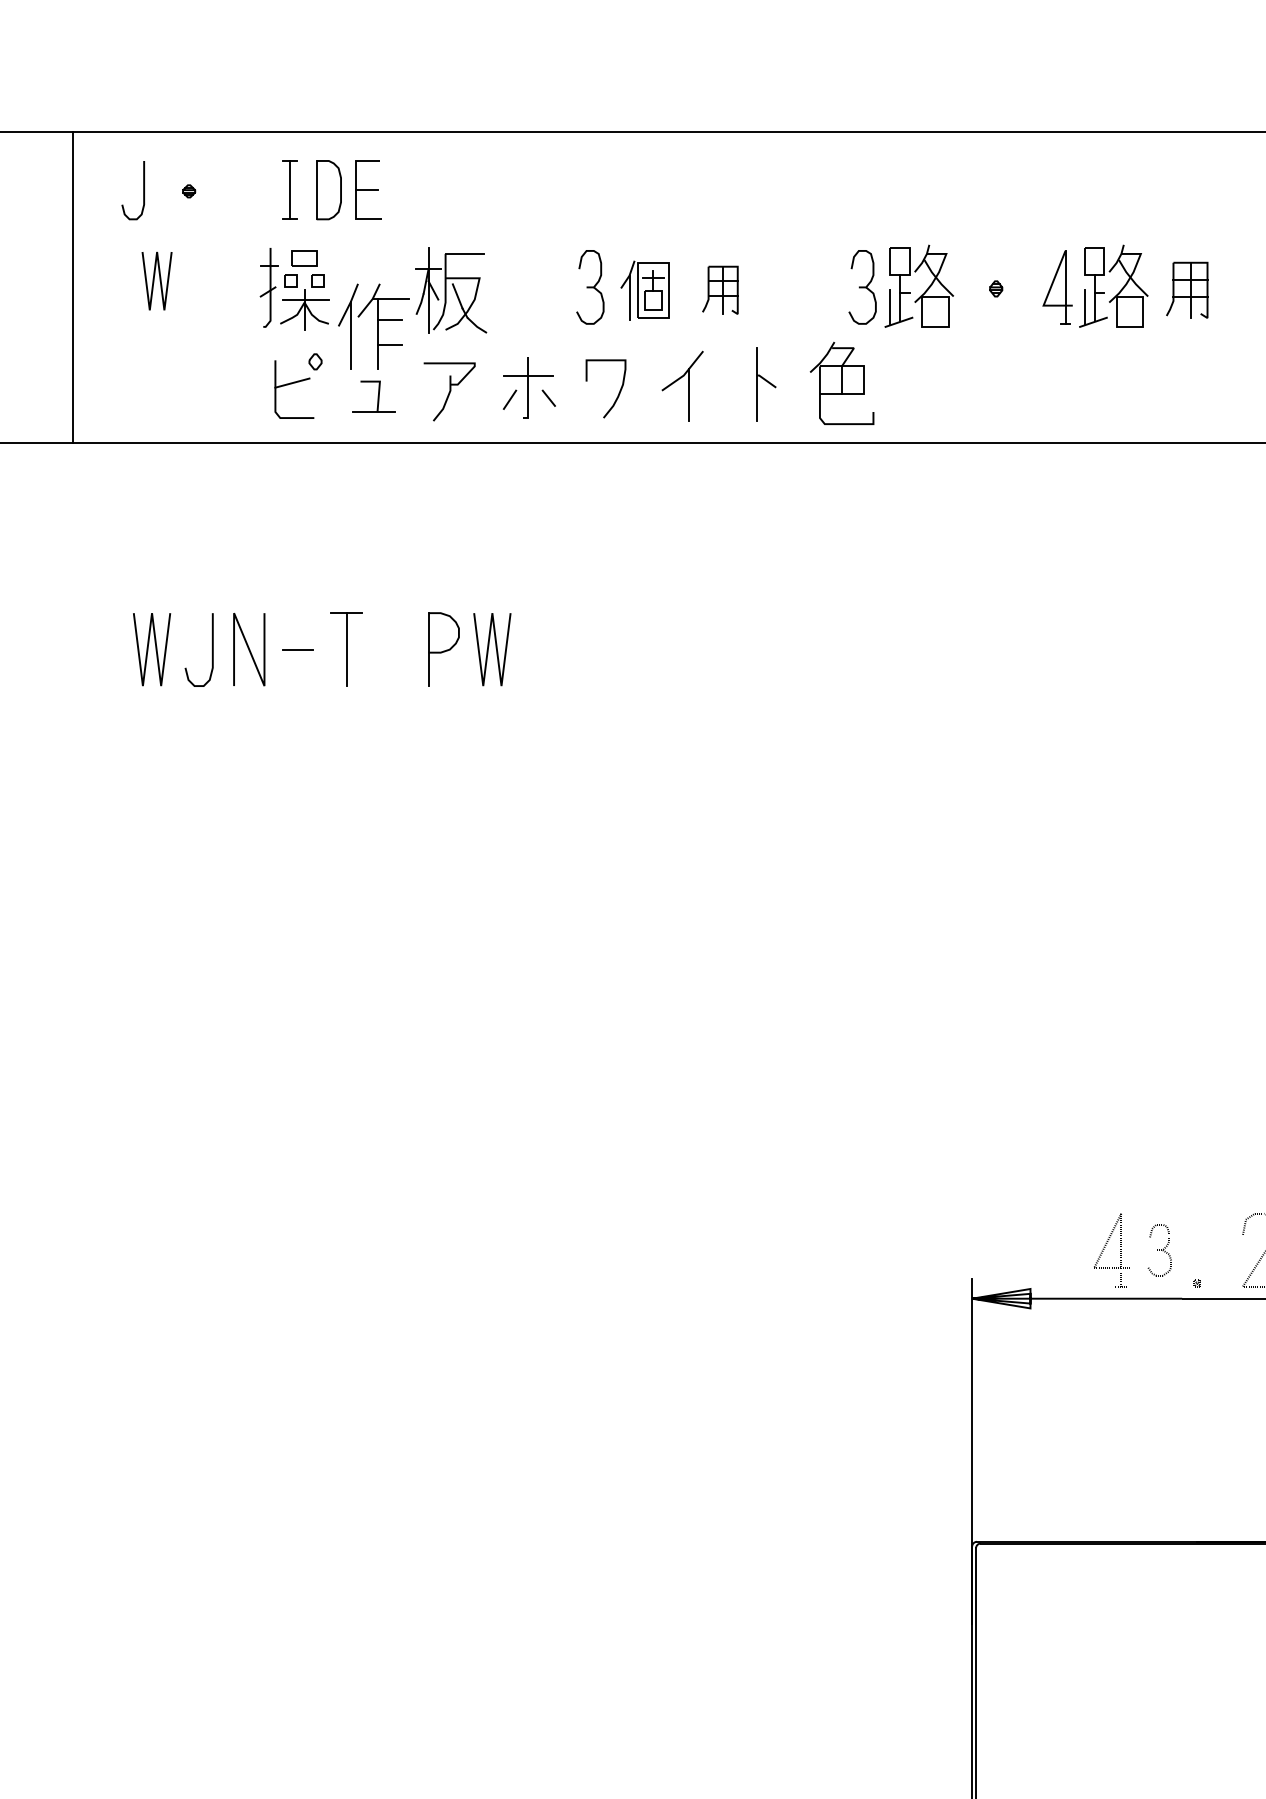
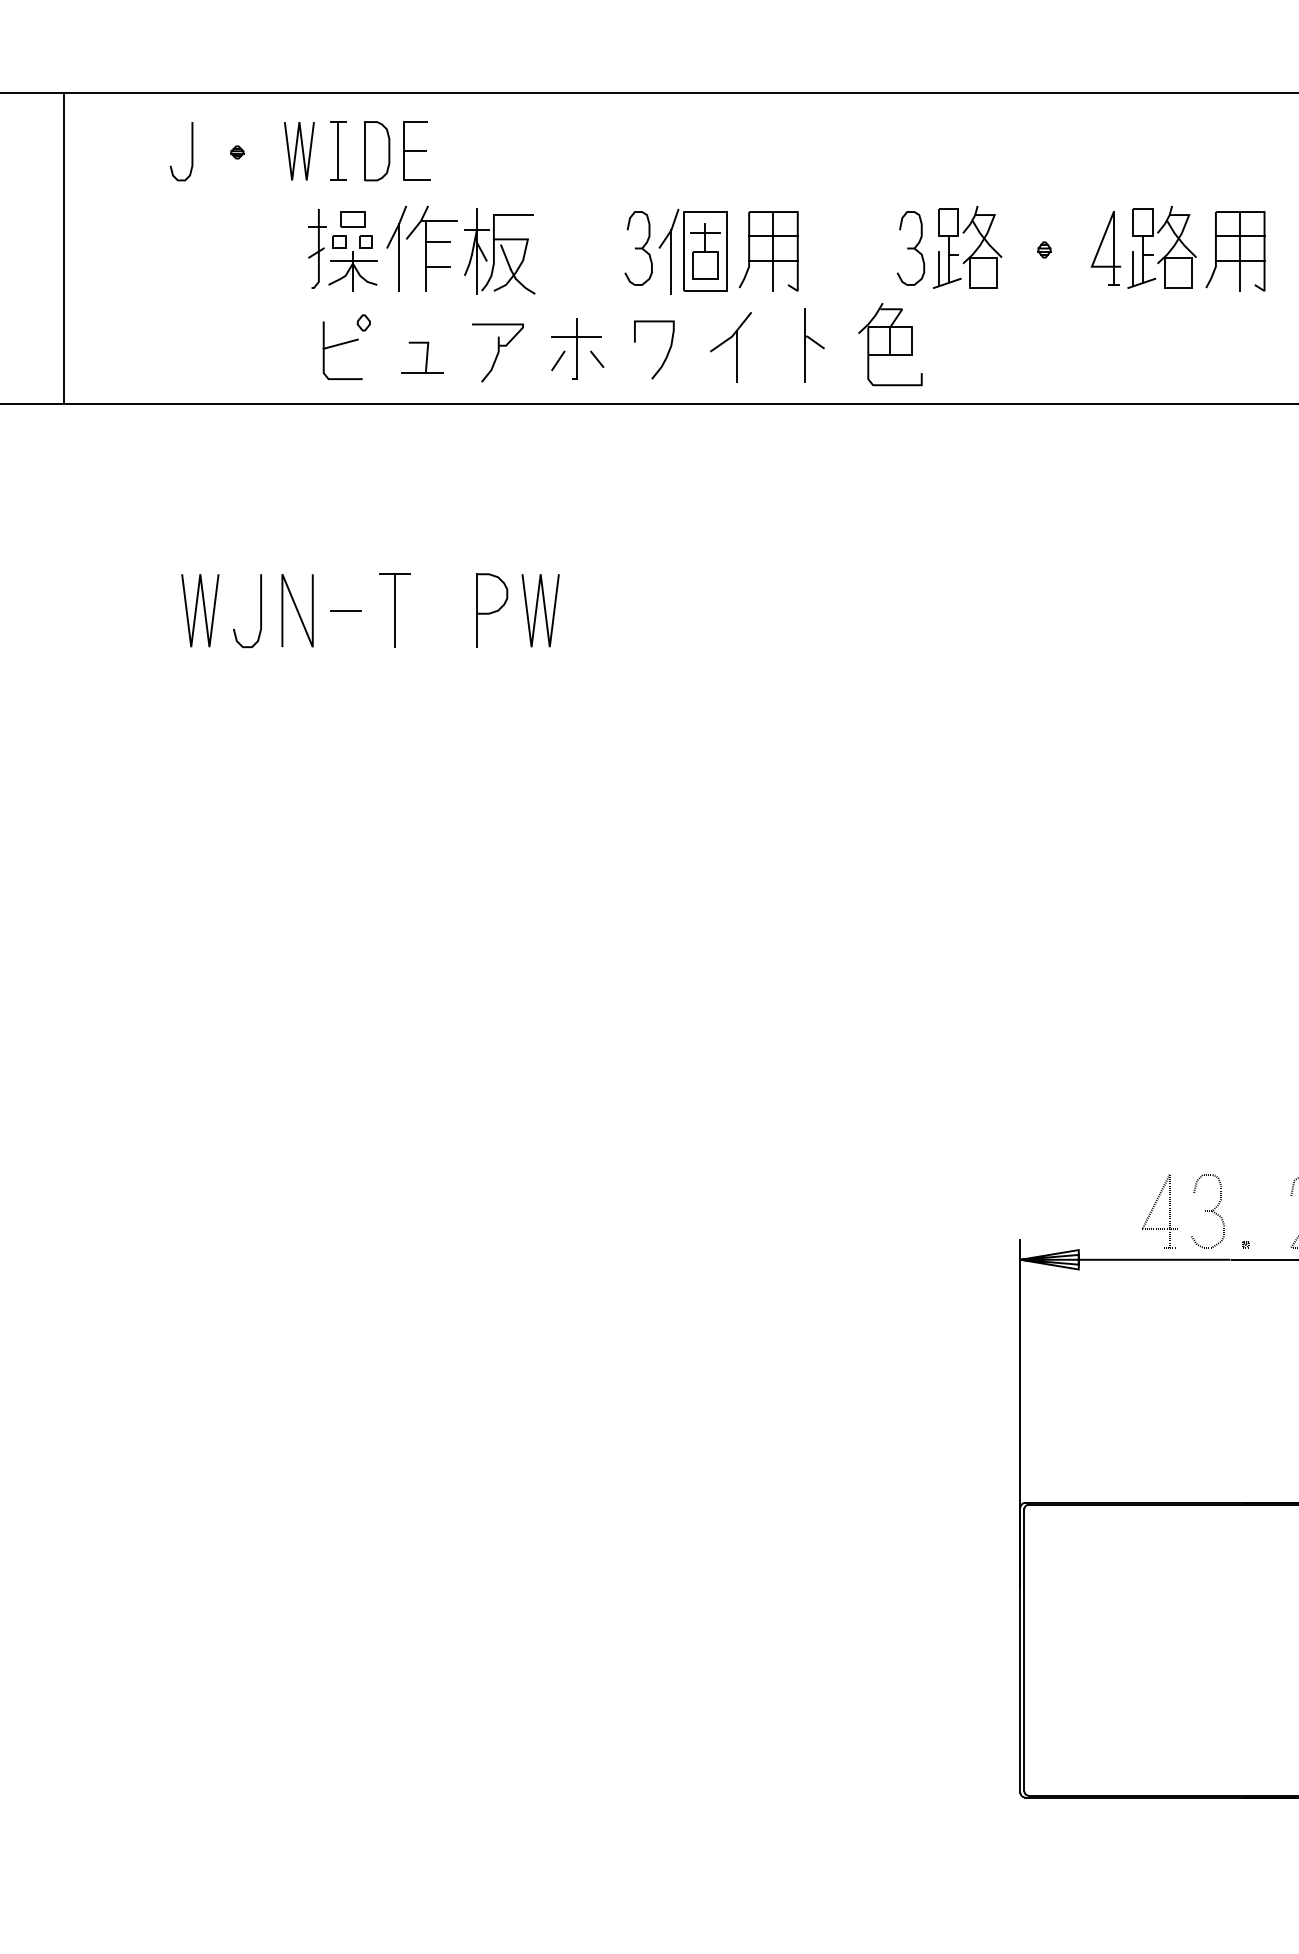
line: (154, 281) -> (296, 151), moved
line: (73, 287) -> (63, 248), moved
part: (644, 290) -> (692, 251), size x1.43
part: (720, 290) -> (768, 251), size x1.67
part: (1187, 290) -> (1235, 251), size x1.43
part: (373, 326) -> (421, 248), moved
part: (1160, 1250) -> (1208, 1211), size x1.43

